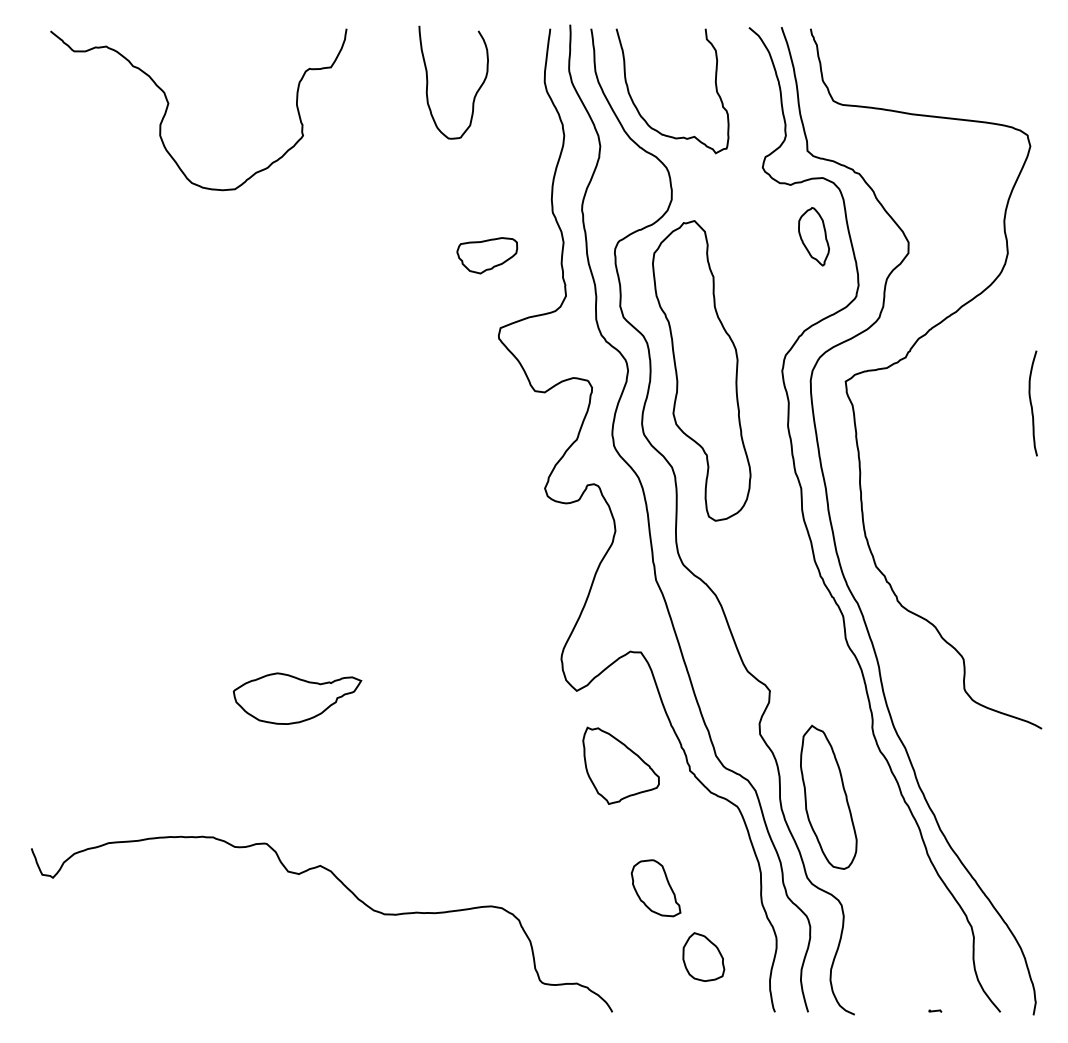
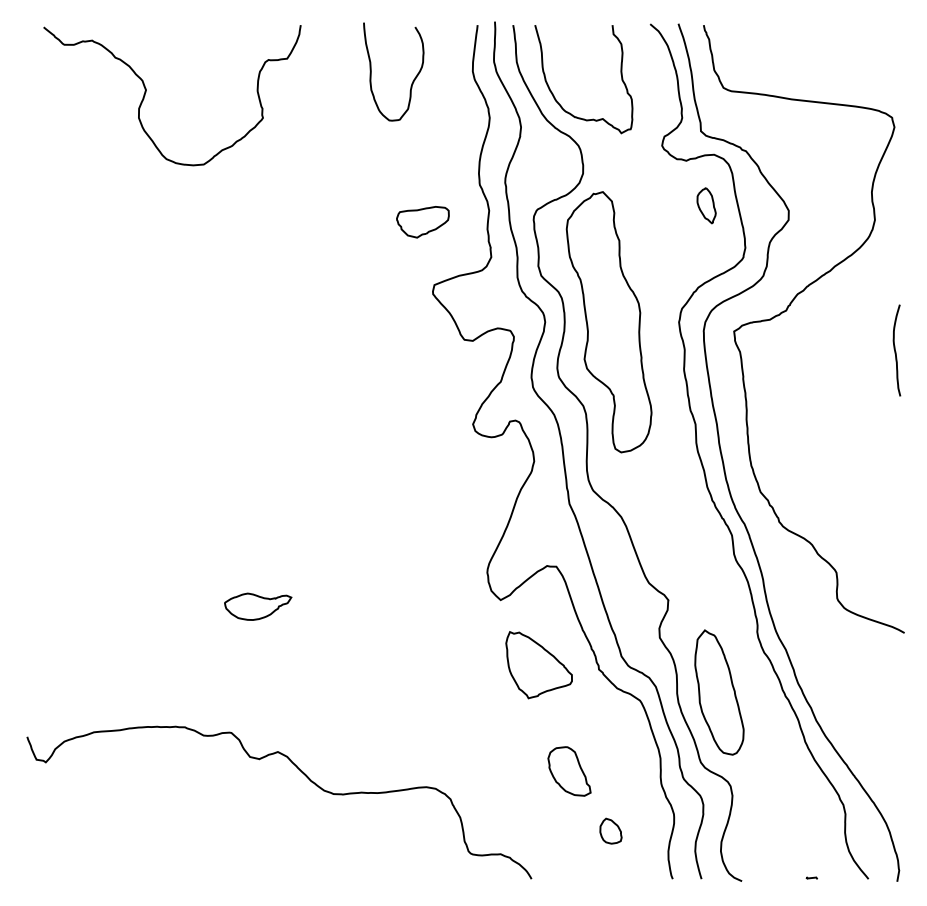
part: (813, 236) -> (706, 205), size x0.7
part: (297, 698) -> (258, 606), size x0.6
part: (703, 956) -> (610, 830), size x0.6

